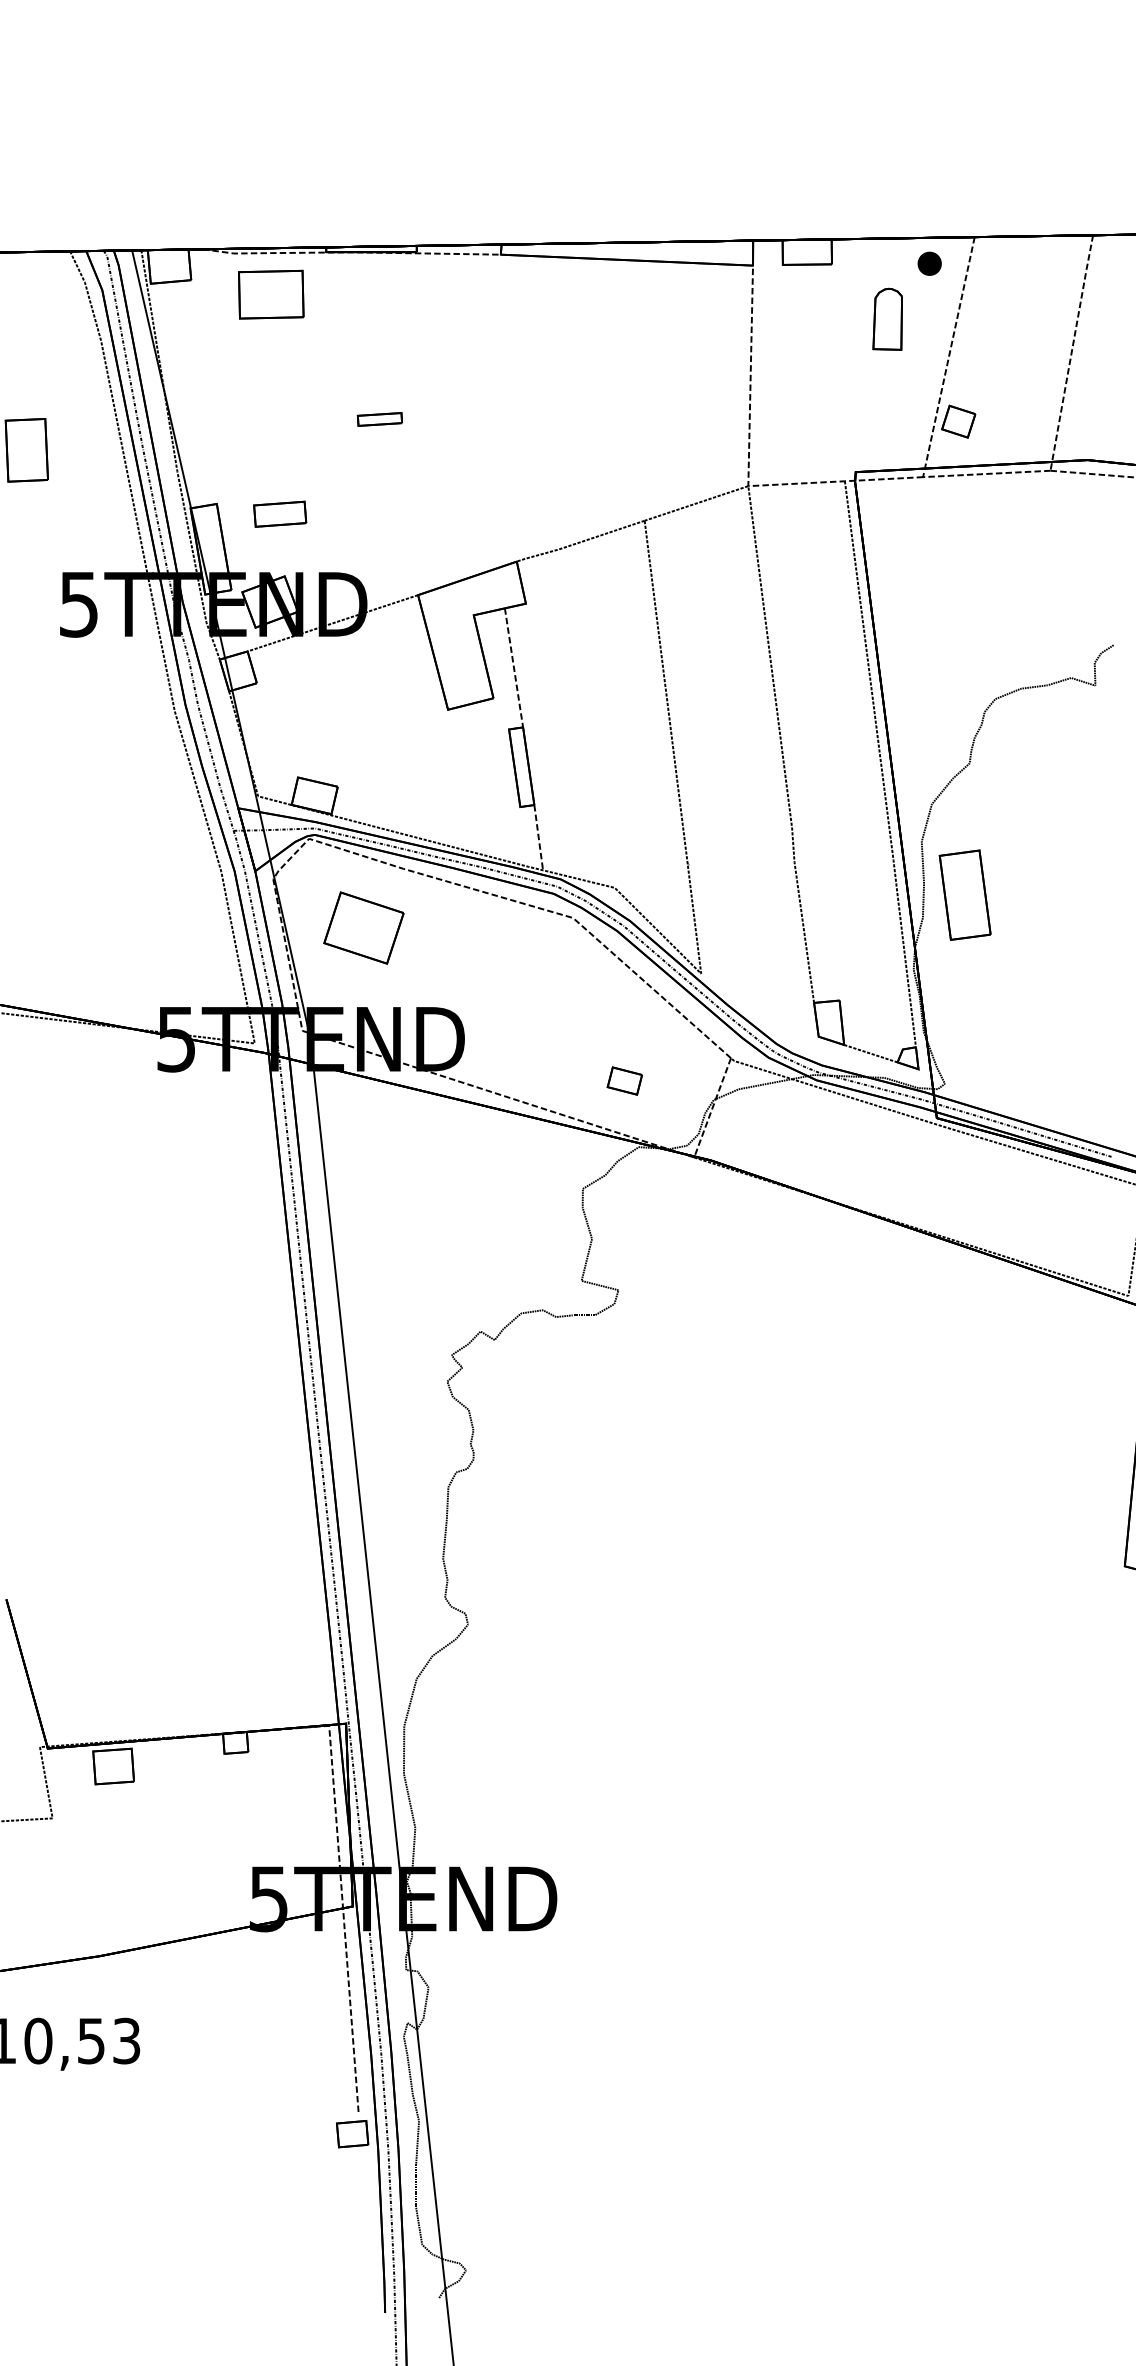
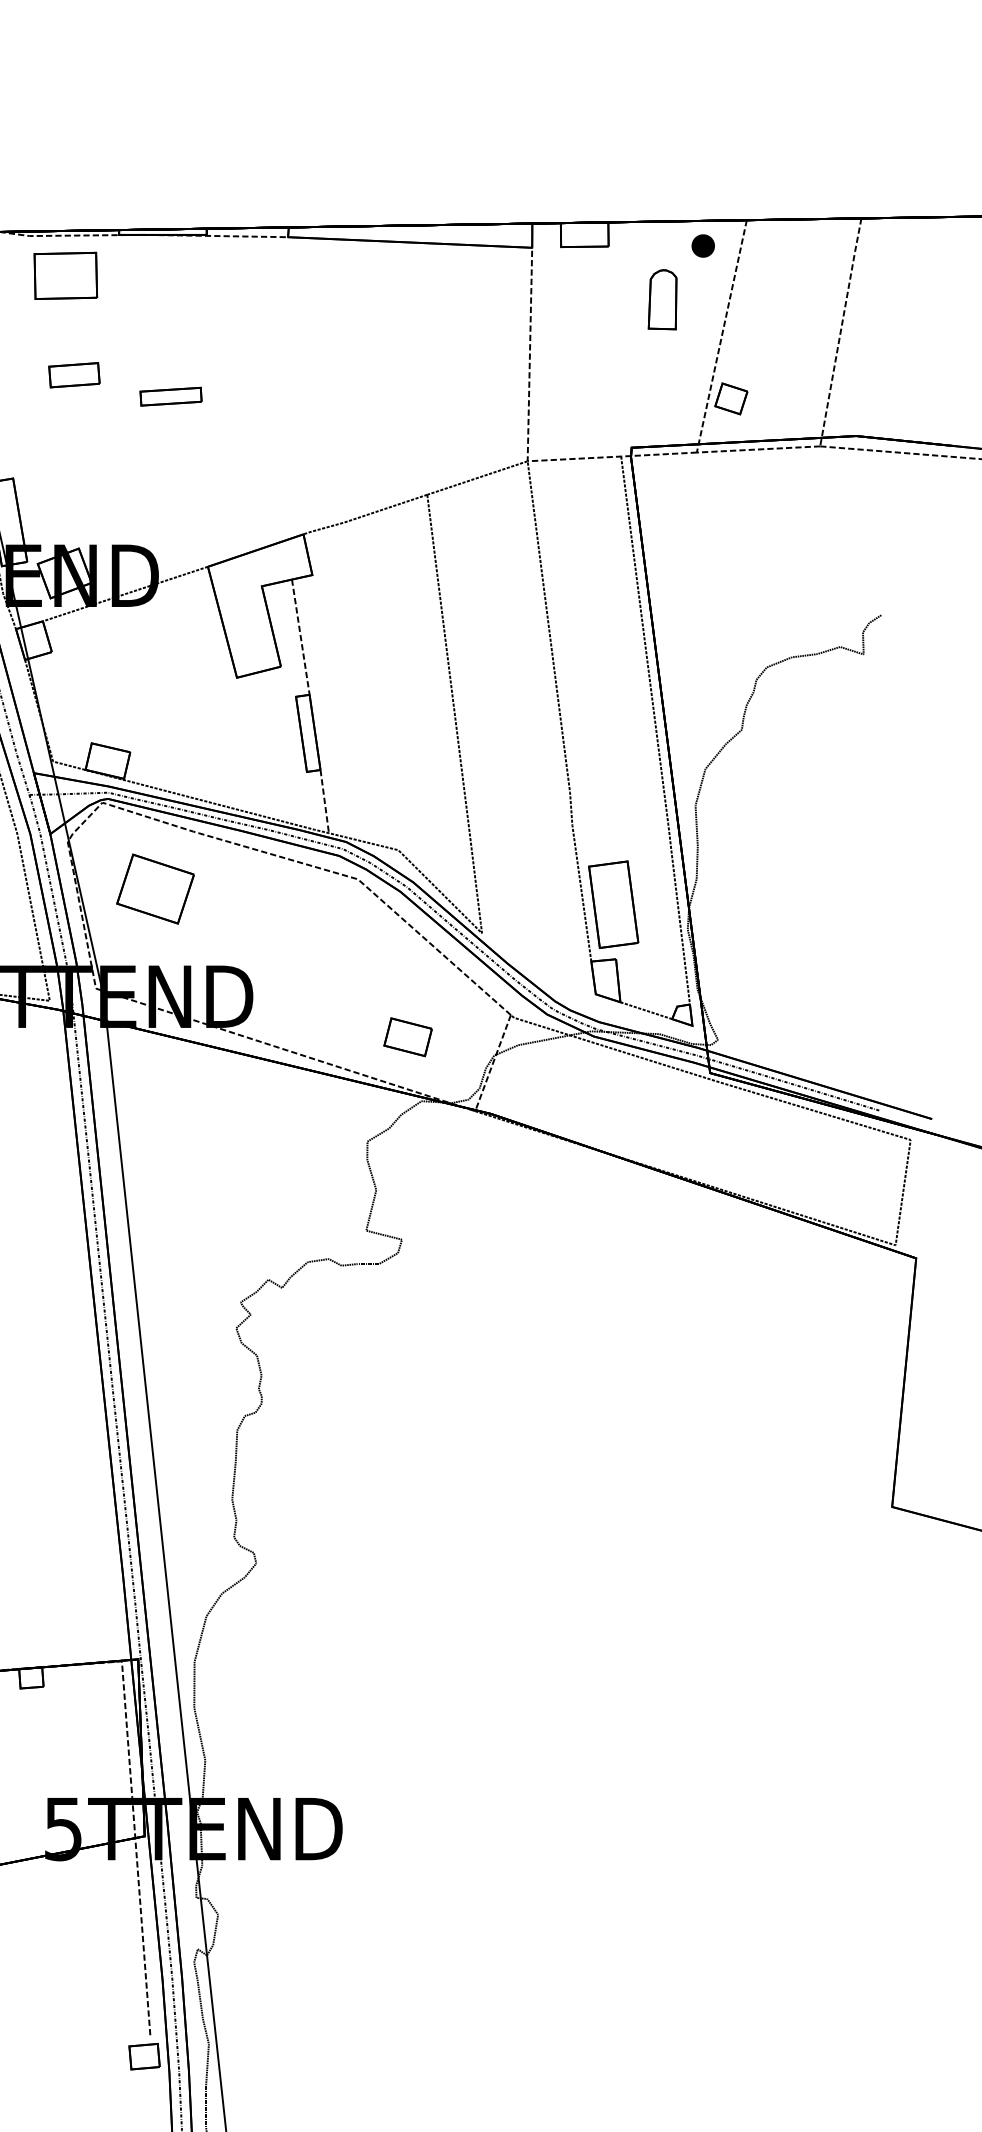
part: (379, 419) -> (170, 396), size x1.43
part: (280, 513) -> (74, 374), moved
part: (964, 894) -> (613, 904), moved
part: (624, 1080) -> (407, 1036), size x1.43

